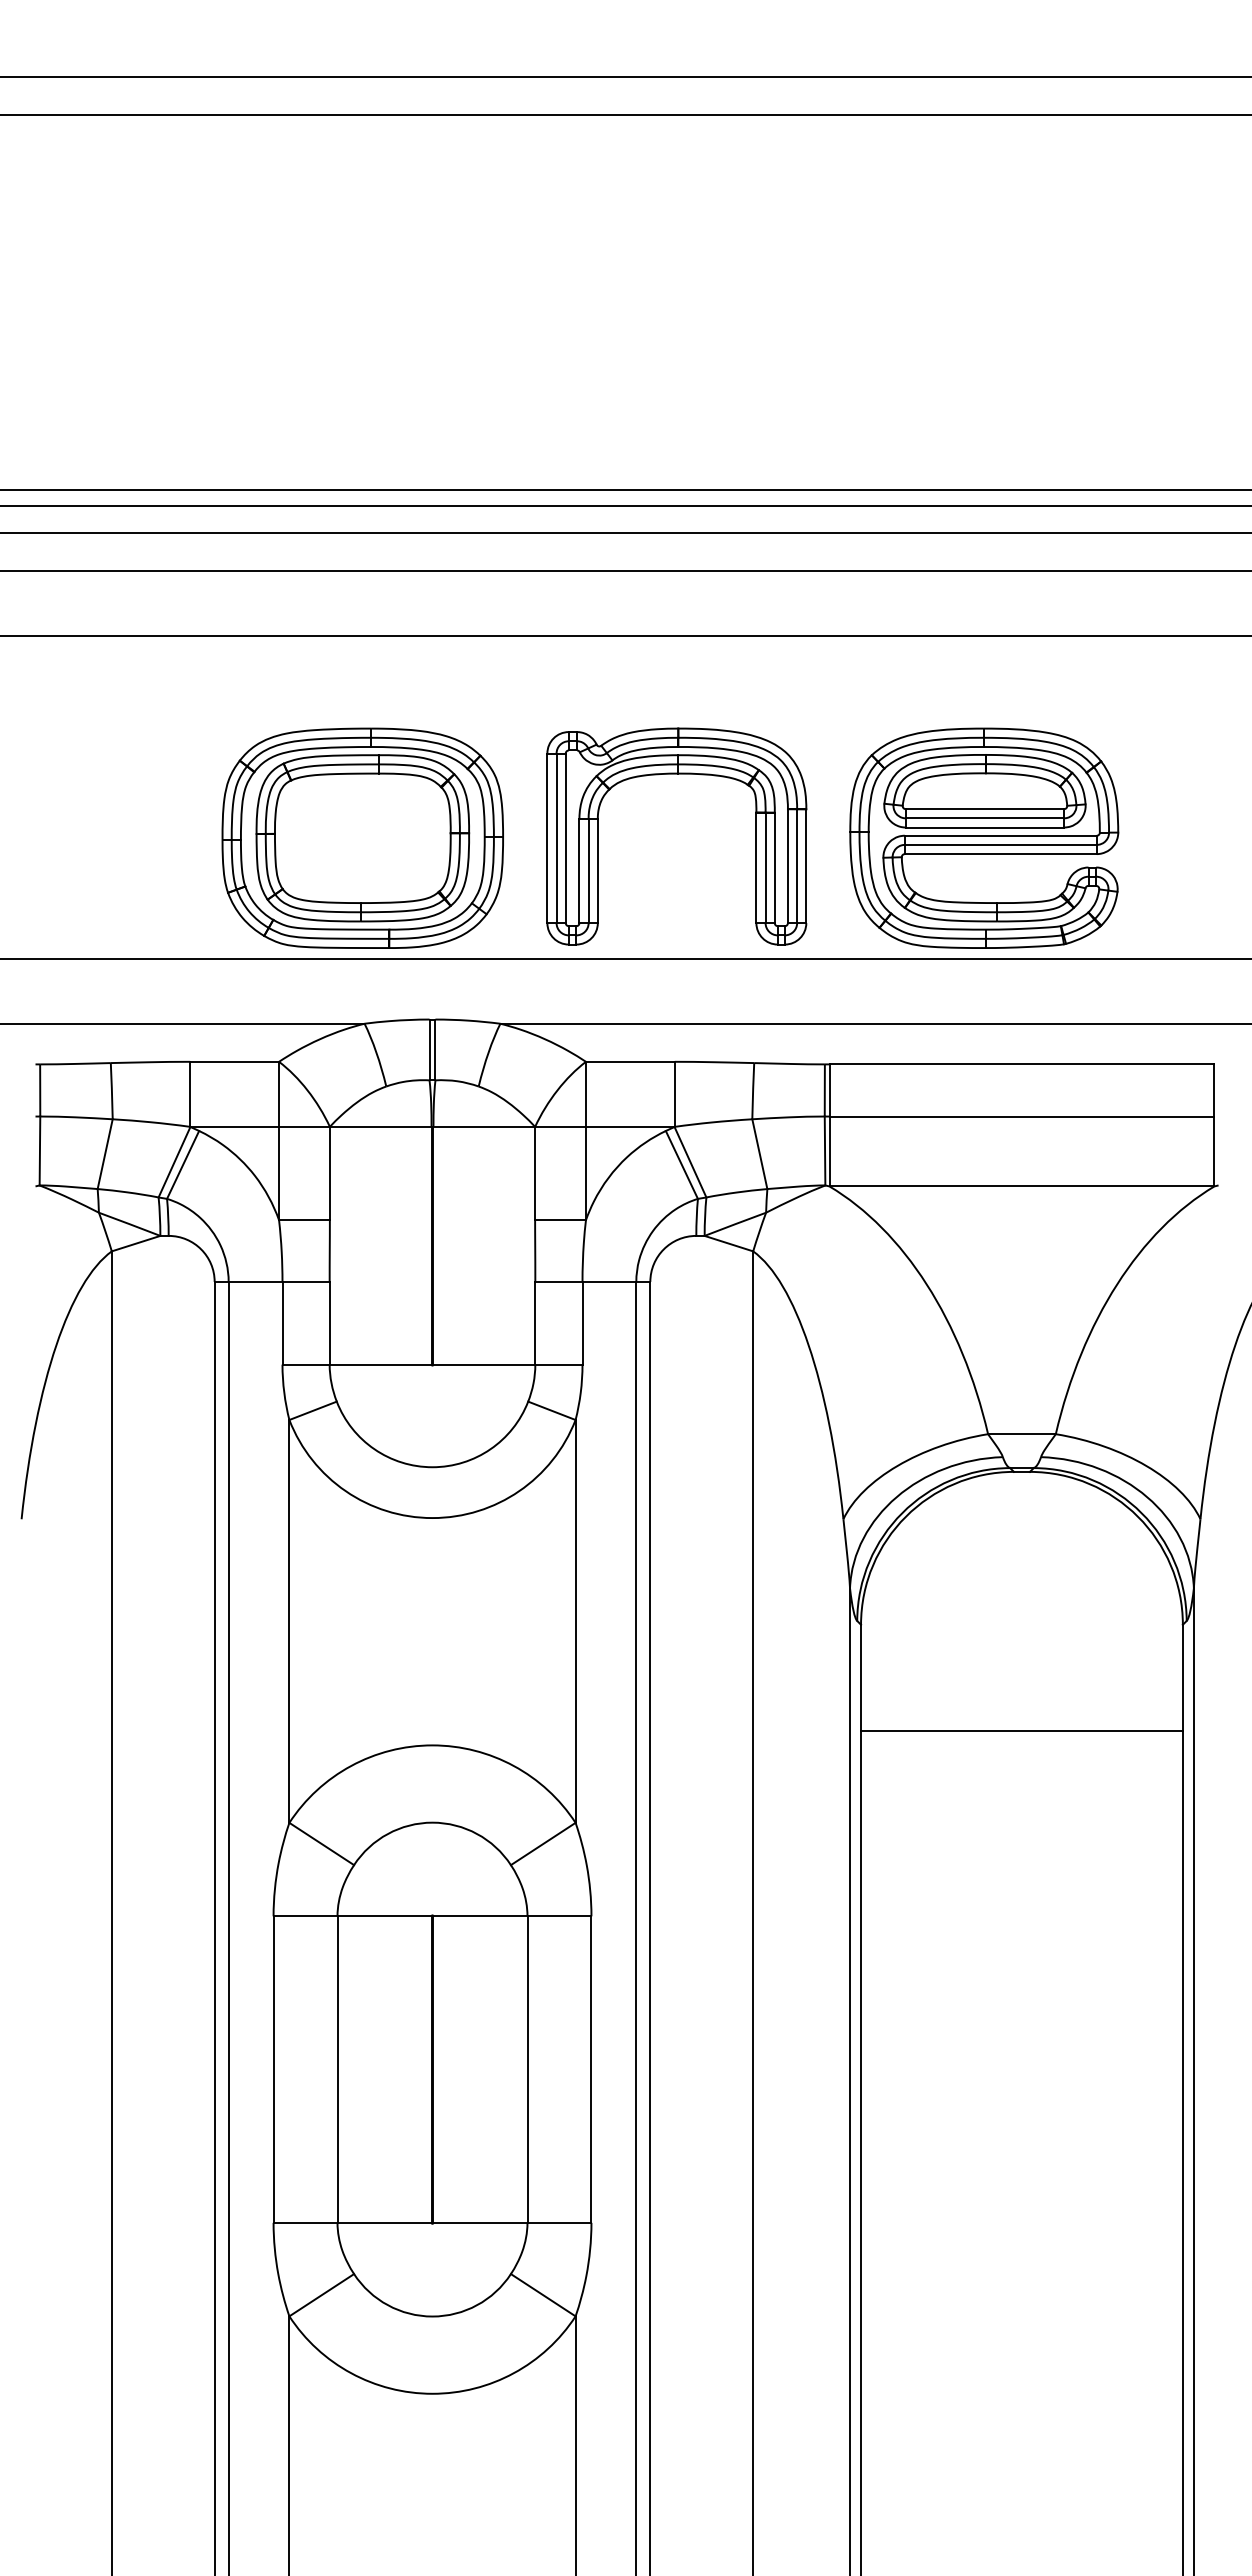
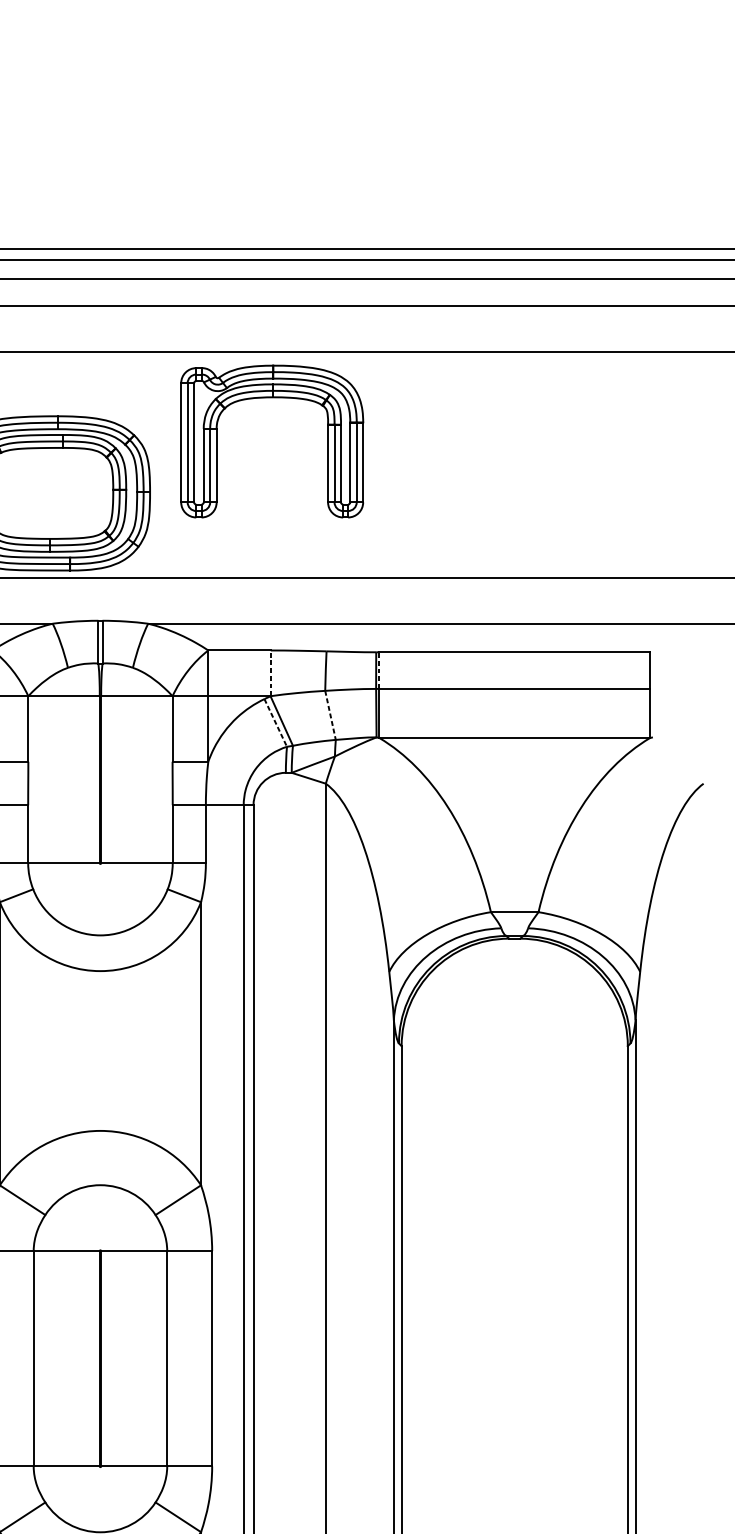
part: (676, 774) -> (271, 397), moved
part: (984, 837) -> (488, 492), removed
line: (829, 1089) -> (379, 669), solid -> dashed
line: (674, 1094) -> (270, 673), solid -> dashed
line: (759, 1154) -> (330, 715), solid -> dashed
line: (681, 1164) -> (275, 722), solid -> dashed
line: (1021, 1731) -> (514, 1121), removed

